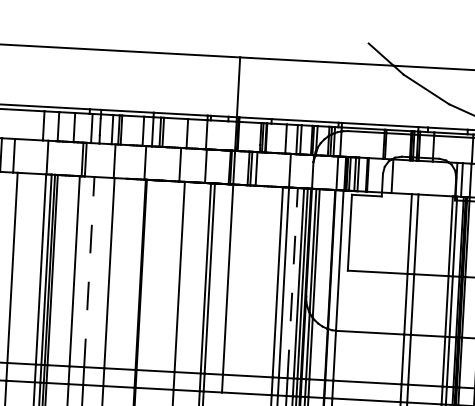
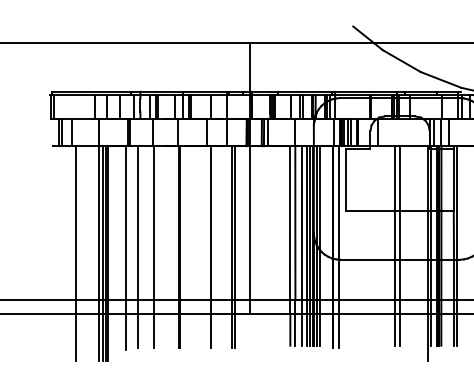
line: (88, 272) -> (137, 223), dashed -> solid
line: (292, 283) -> (302, 223), dashed -> solid

